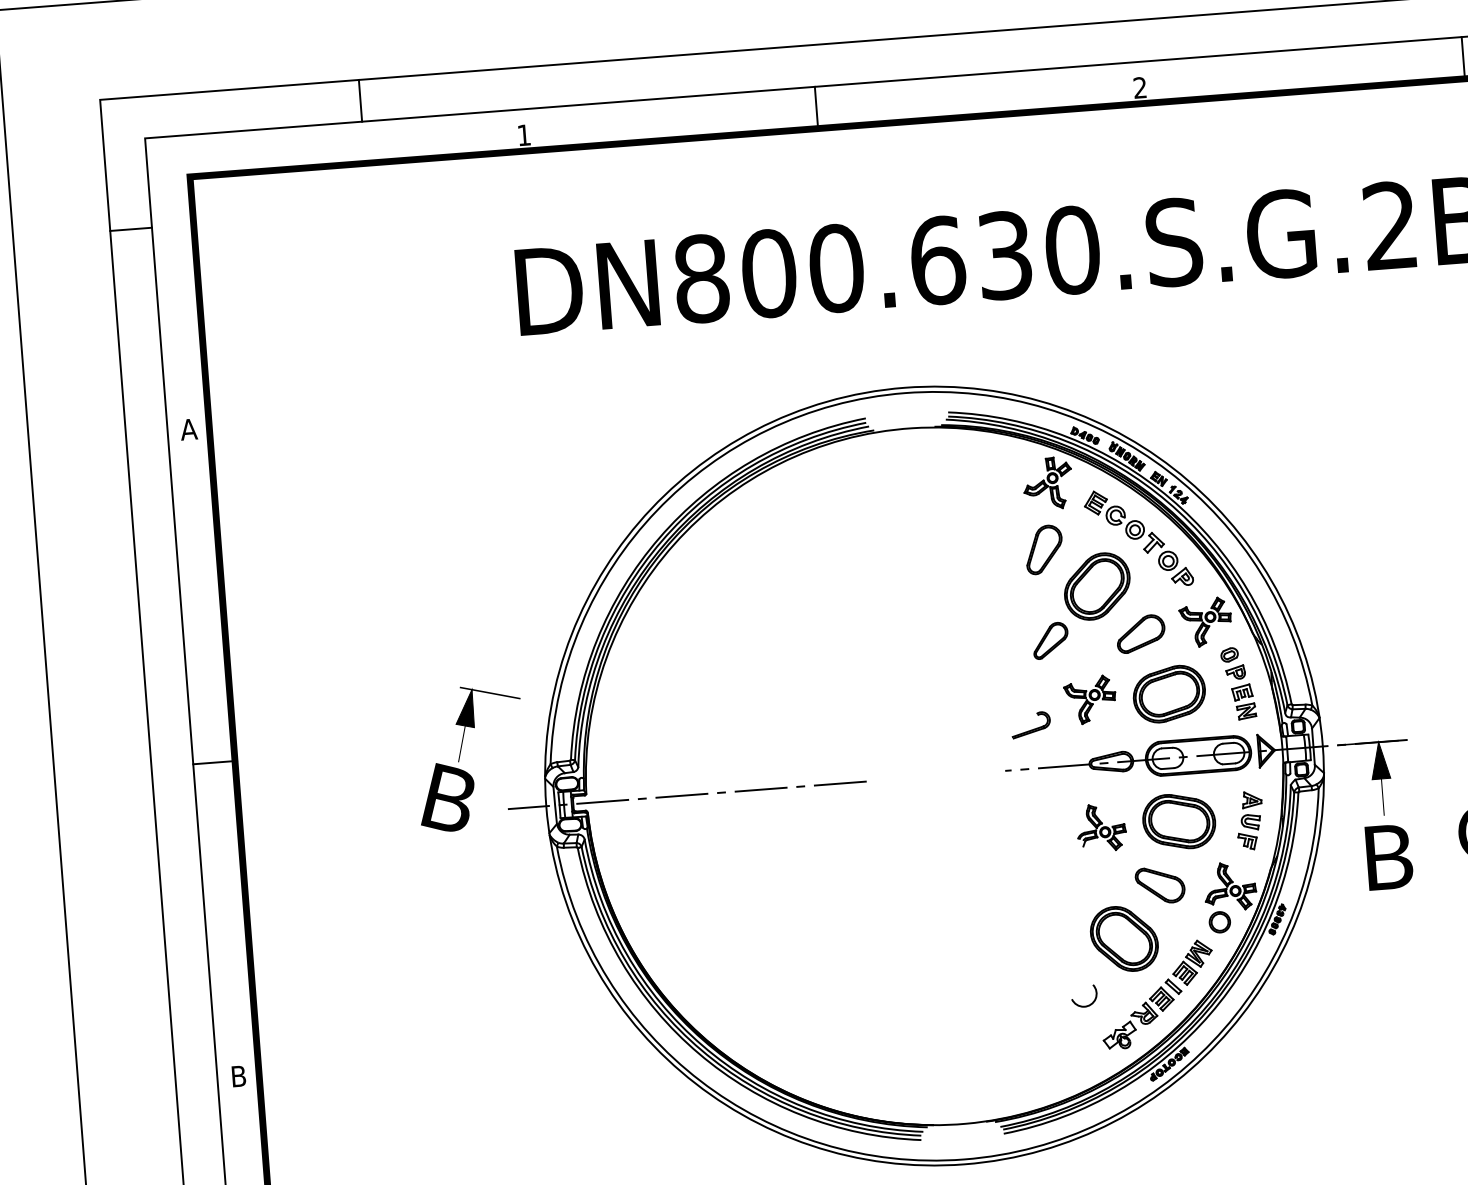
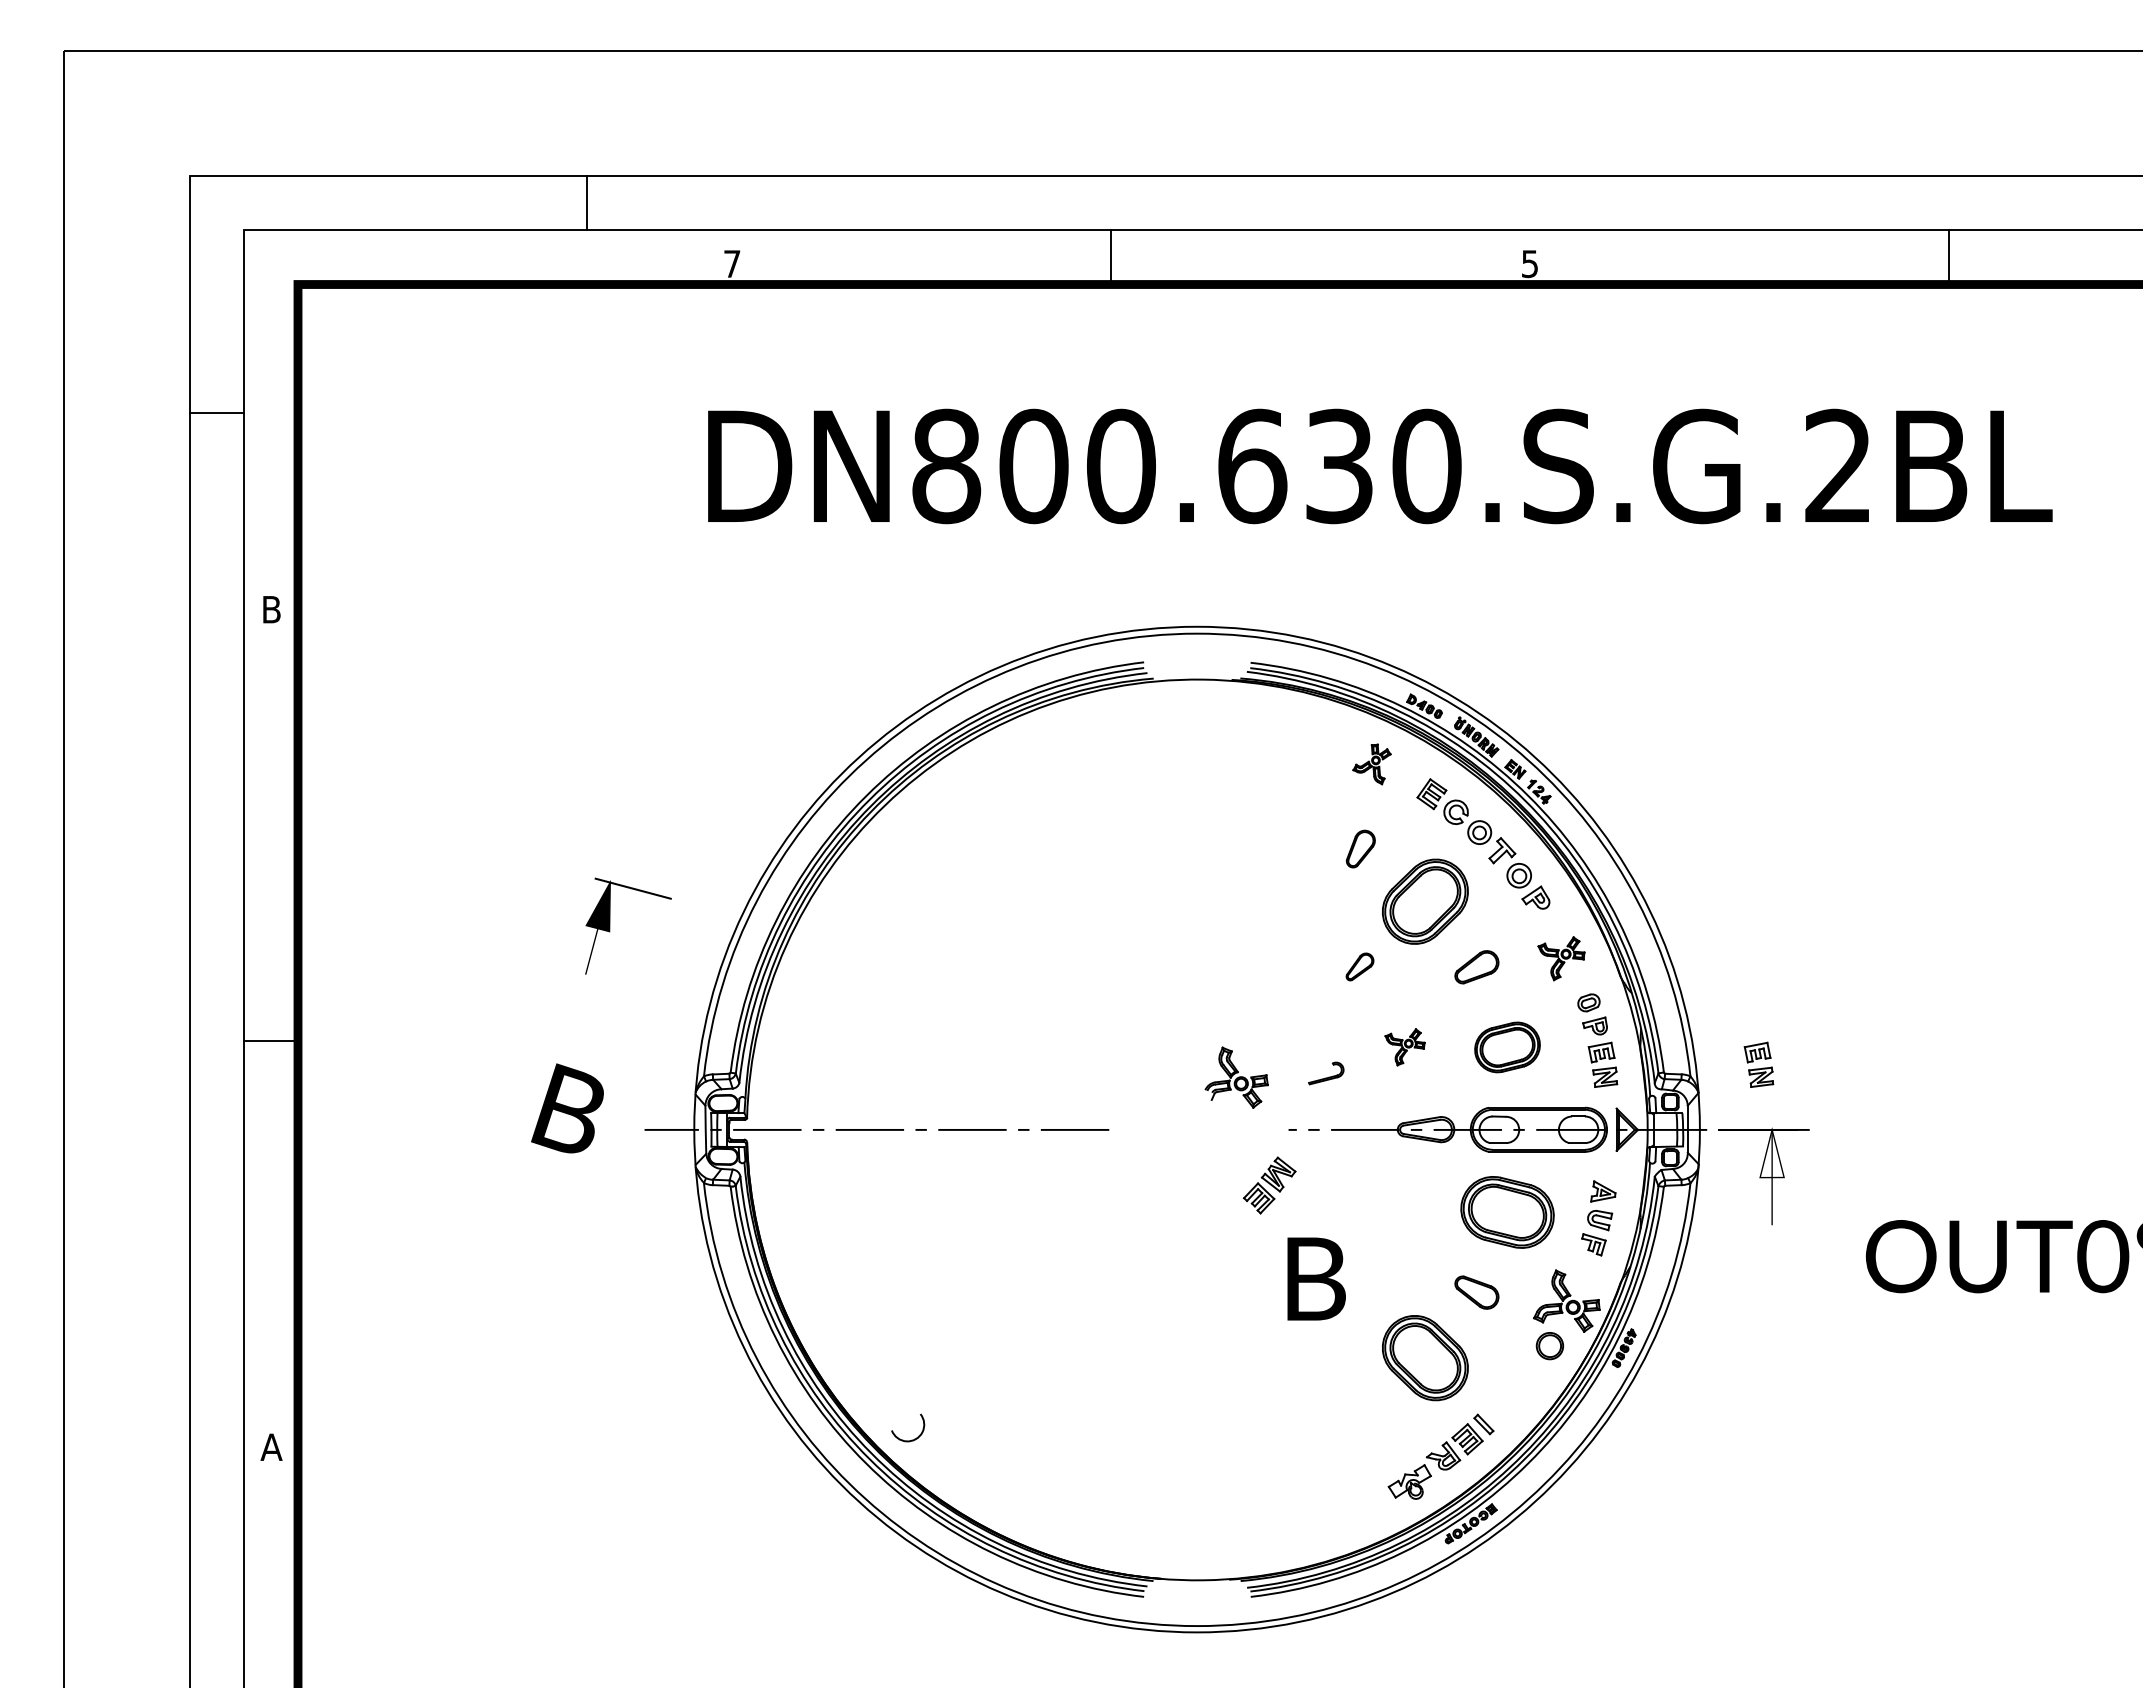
text: (1139, 88) -> (1529, 264), 2 -> 5
line: (360, 100) -> (586, 203), moved
text: (524, 134) -> (732, 263), 1 -> 7
line: (130, 229) -> (216, 413), moved
text: (188, 429) -> (271, 609), A -> B
part: (1047, 483) -> (1371, 764), size x0.6
part: (1044, 549) -> (1360, 848), size x0.6
part: (1205, 622) -> (1561, 958), size x0.7
part: (1140, 634) -> (1476, 967), size x0.7
part: (1050, 640) -> (1359, 966), size x0.6
part: (1364, 692) -> (1758, 1064), added
part: (1169, 694) -> (1507, 1047), size x0.7
part: (1089, 700) -> (1404, 1047), size x0.6
part: (474, 722) -> (610, 925), moved
part: (1030, 725) -> (1325, 1073), size x0.7
fill: (1380, 760) -> (1772, 1153), removed
part: (1101, 827) -> (1236, 1077), moved
text: (1389, 856) -> (1316, 1278), moved
part: (1159, 885) -> (1476, 1292), size x0.7
part: (1192, 962) -> (1269, 1185), moved
arc: (1087, 1005) -> (911, 1439), moved
text: (238, 1075) -> (271, 1446), B -> A

